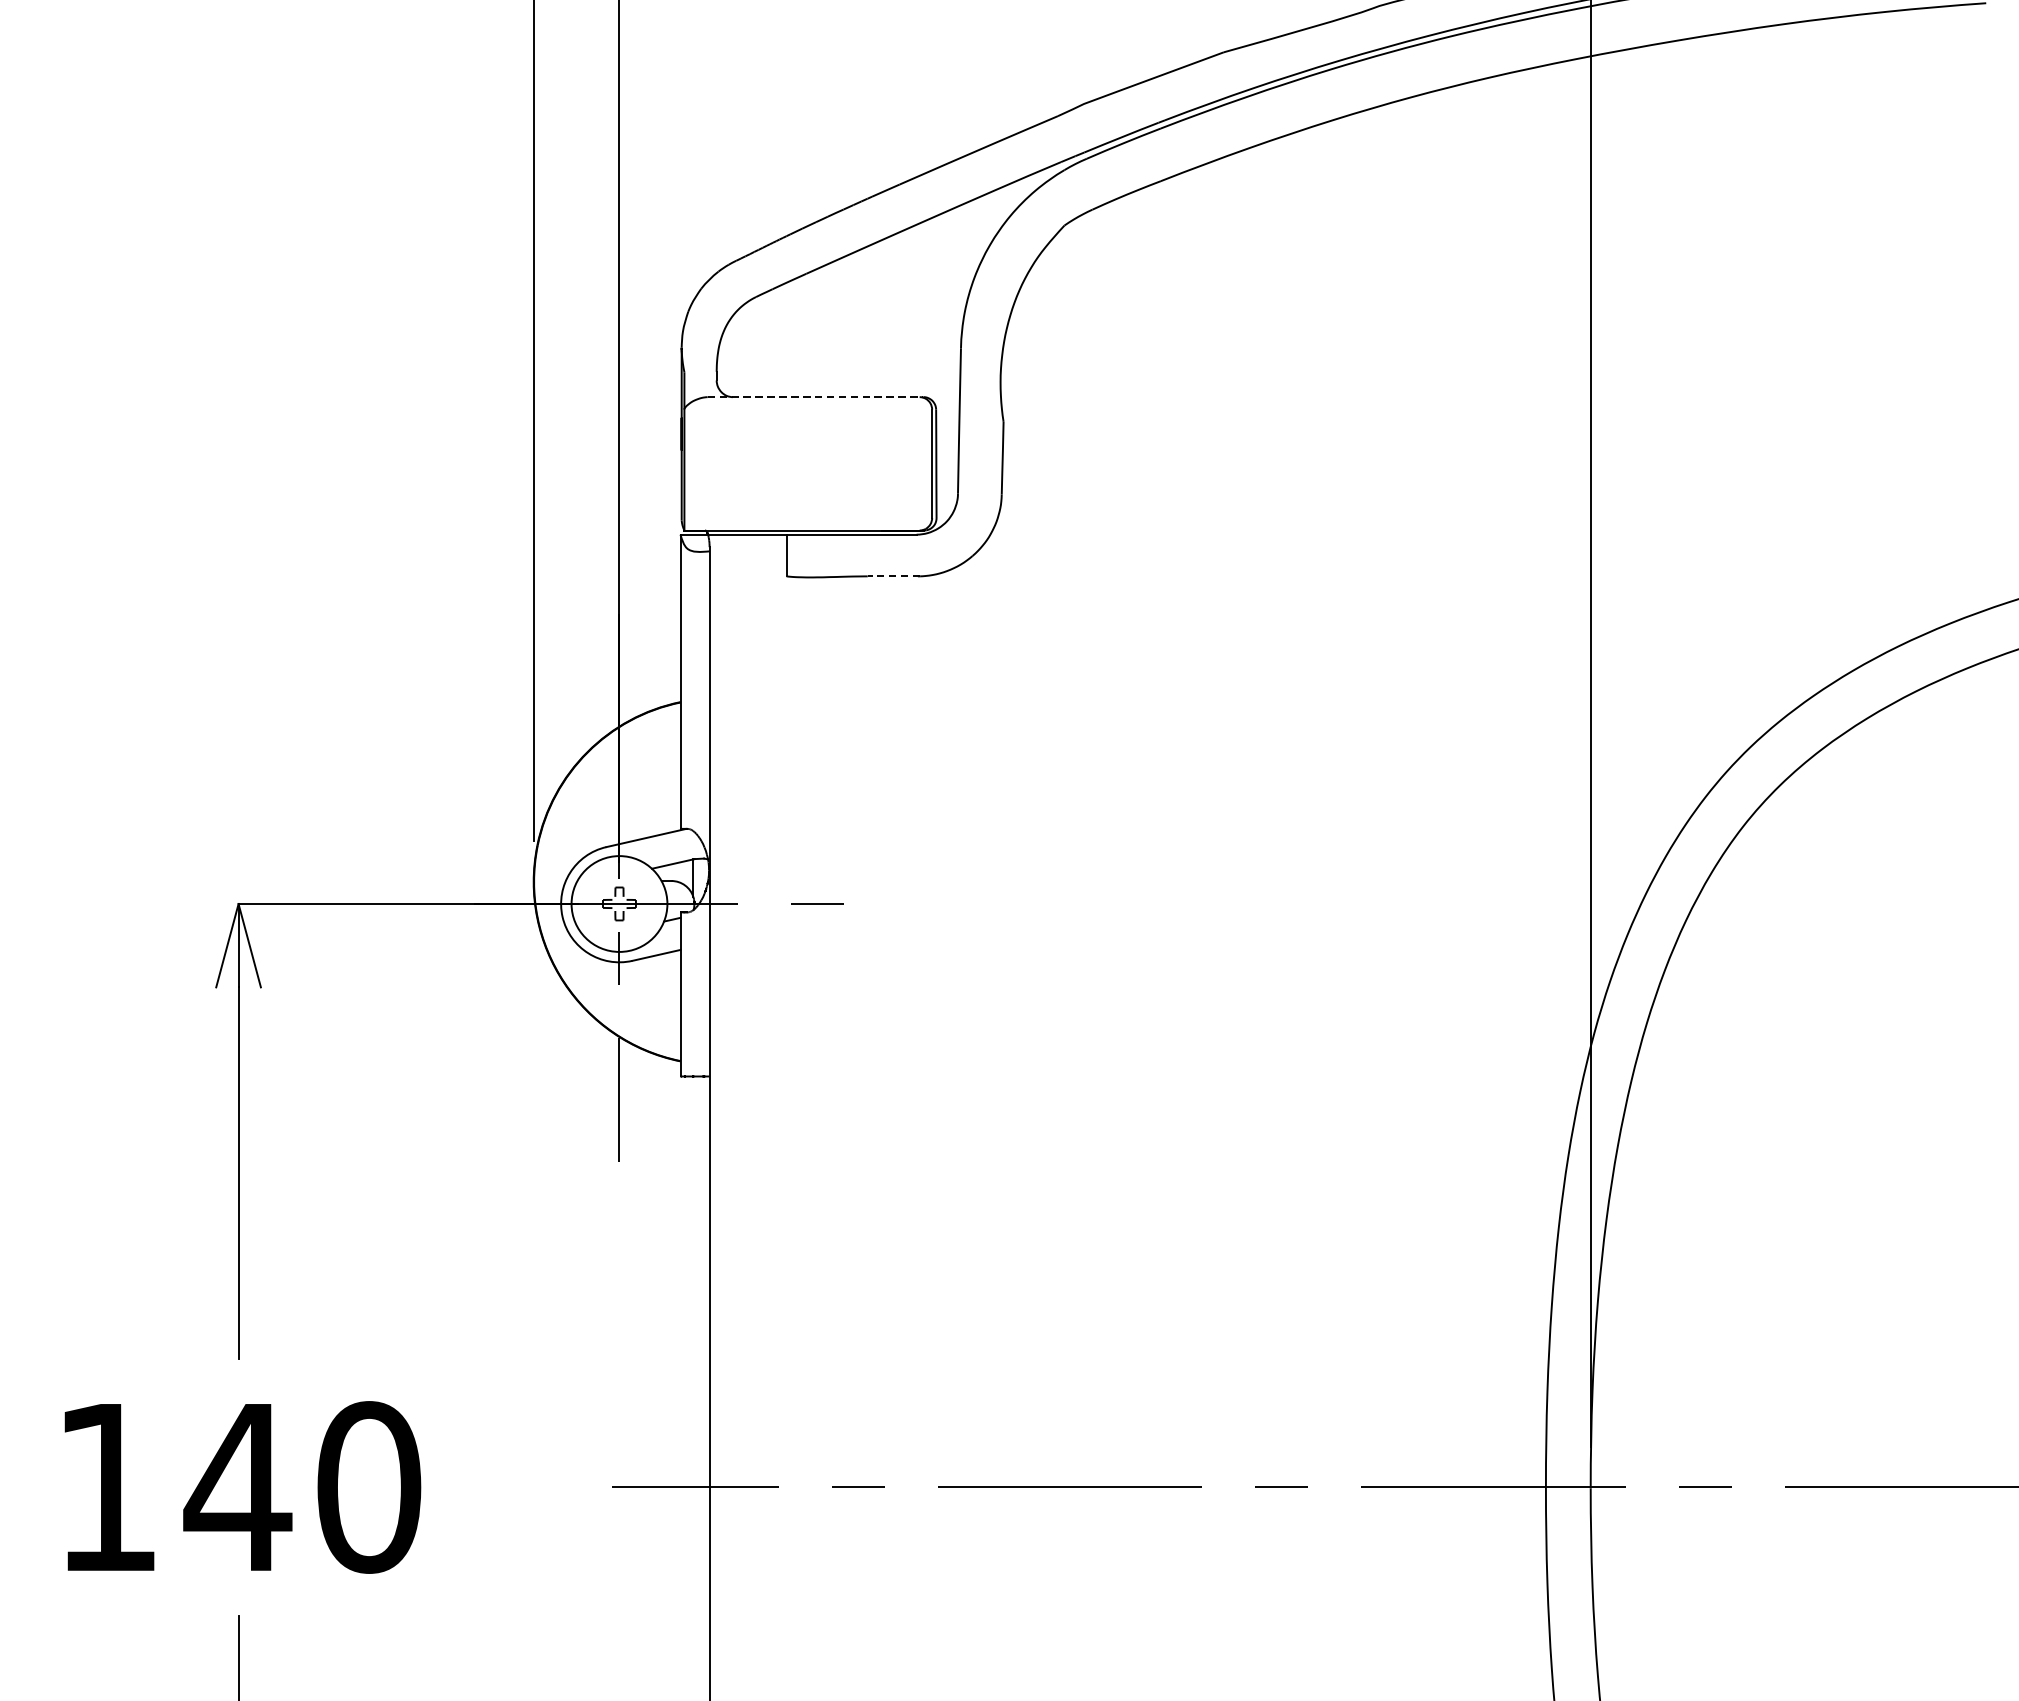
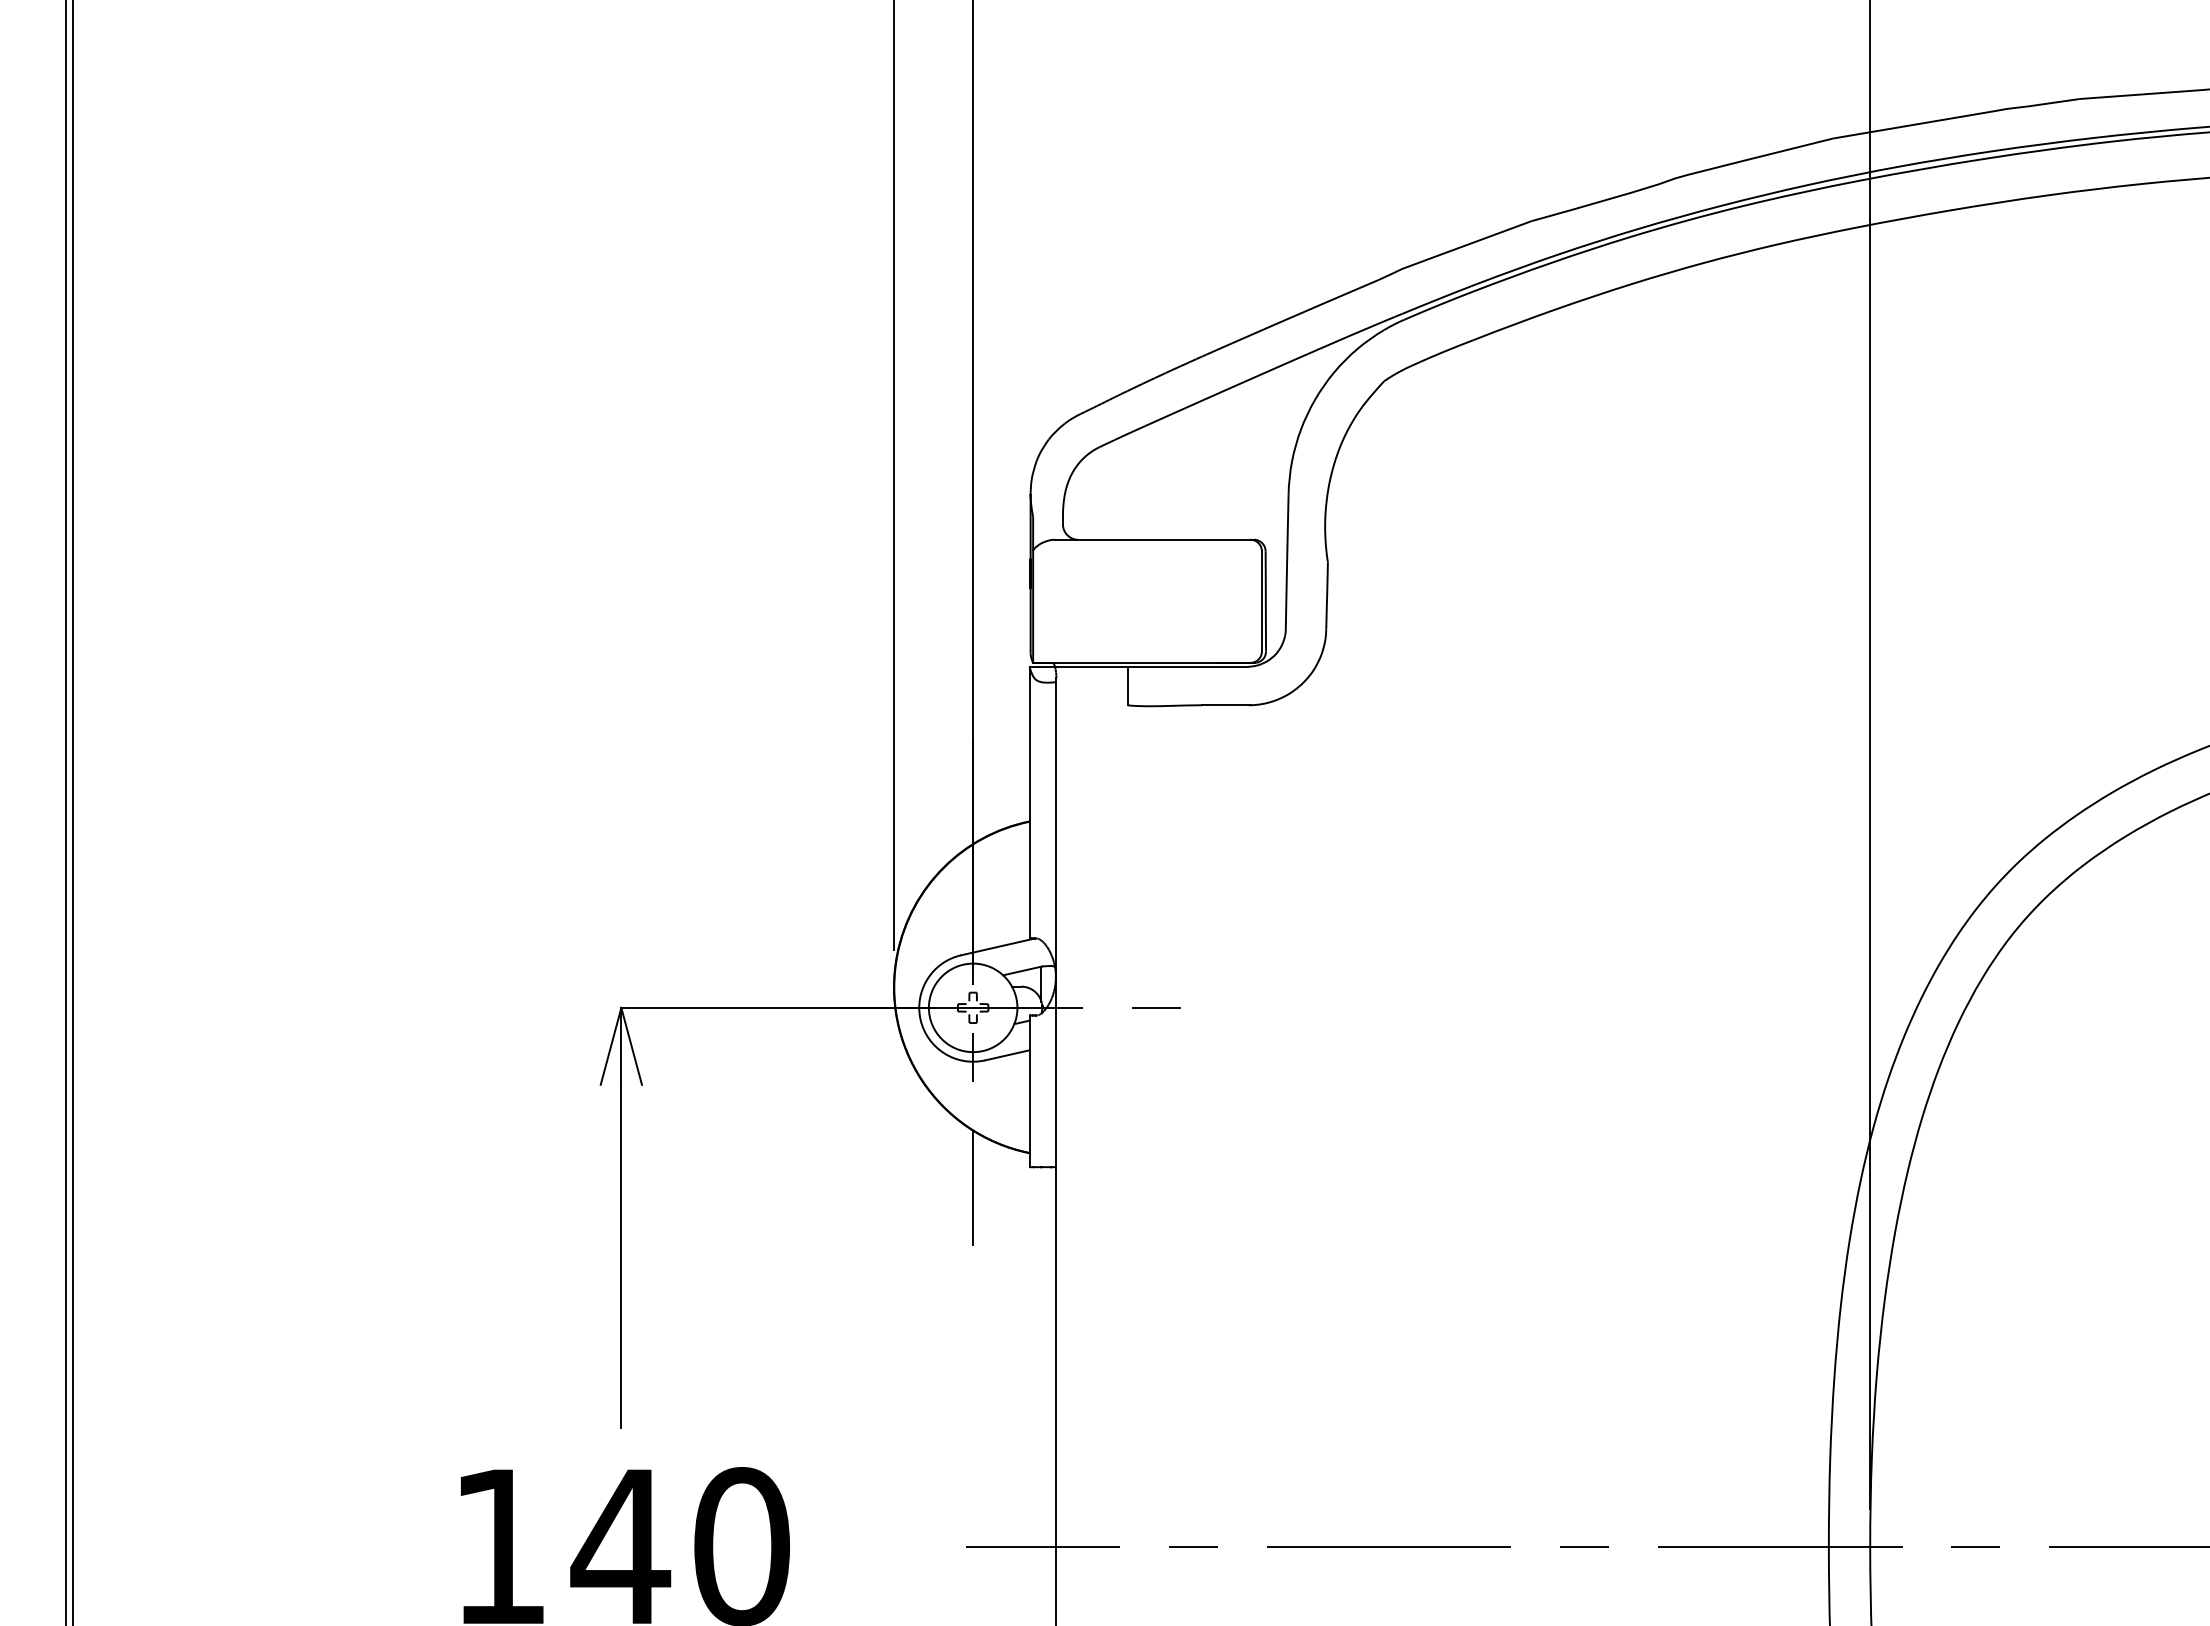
line: (815, 396) -> (1154, 539), dashed -> solid
line: (893, 576) -> (1226, 705), dashed -> solid

